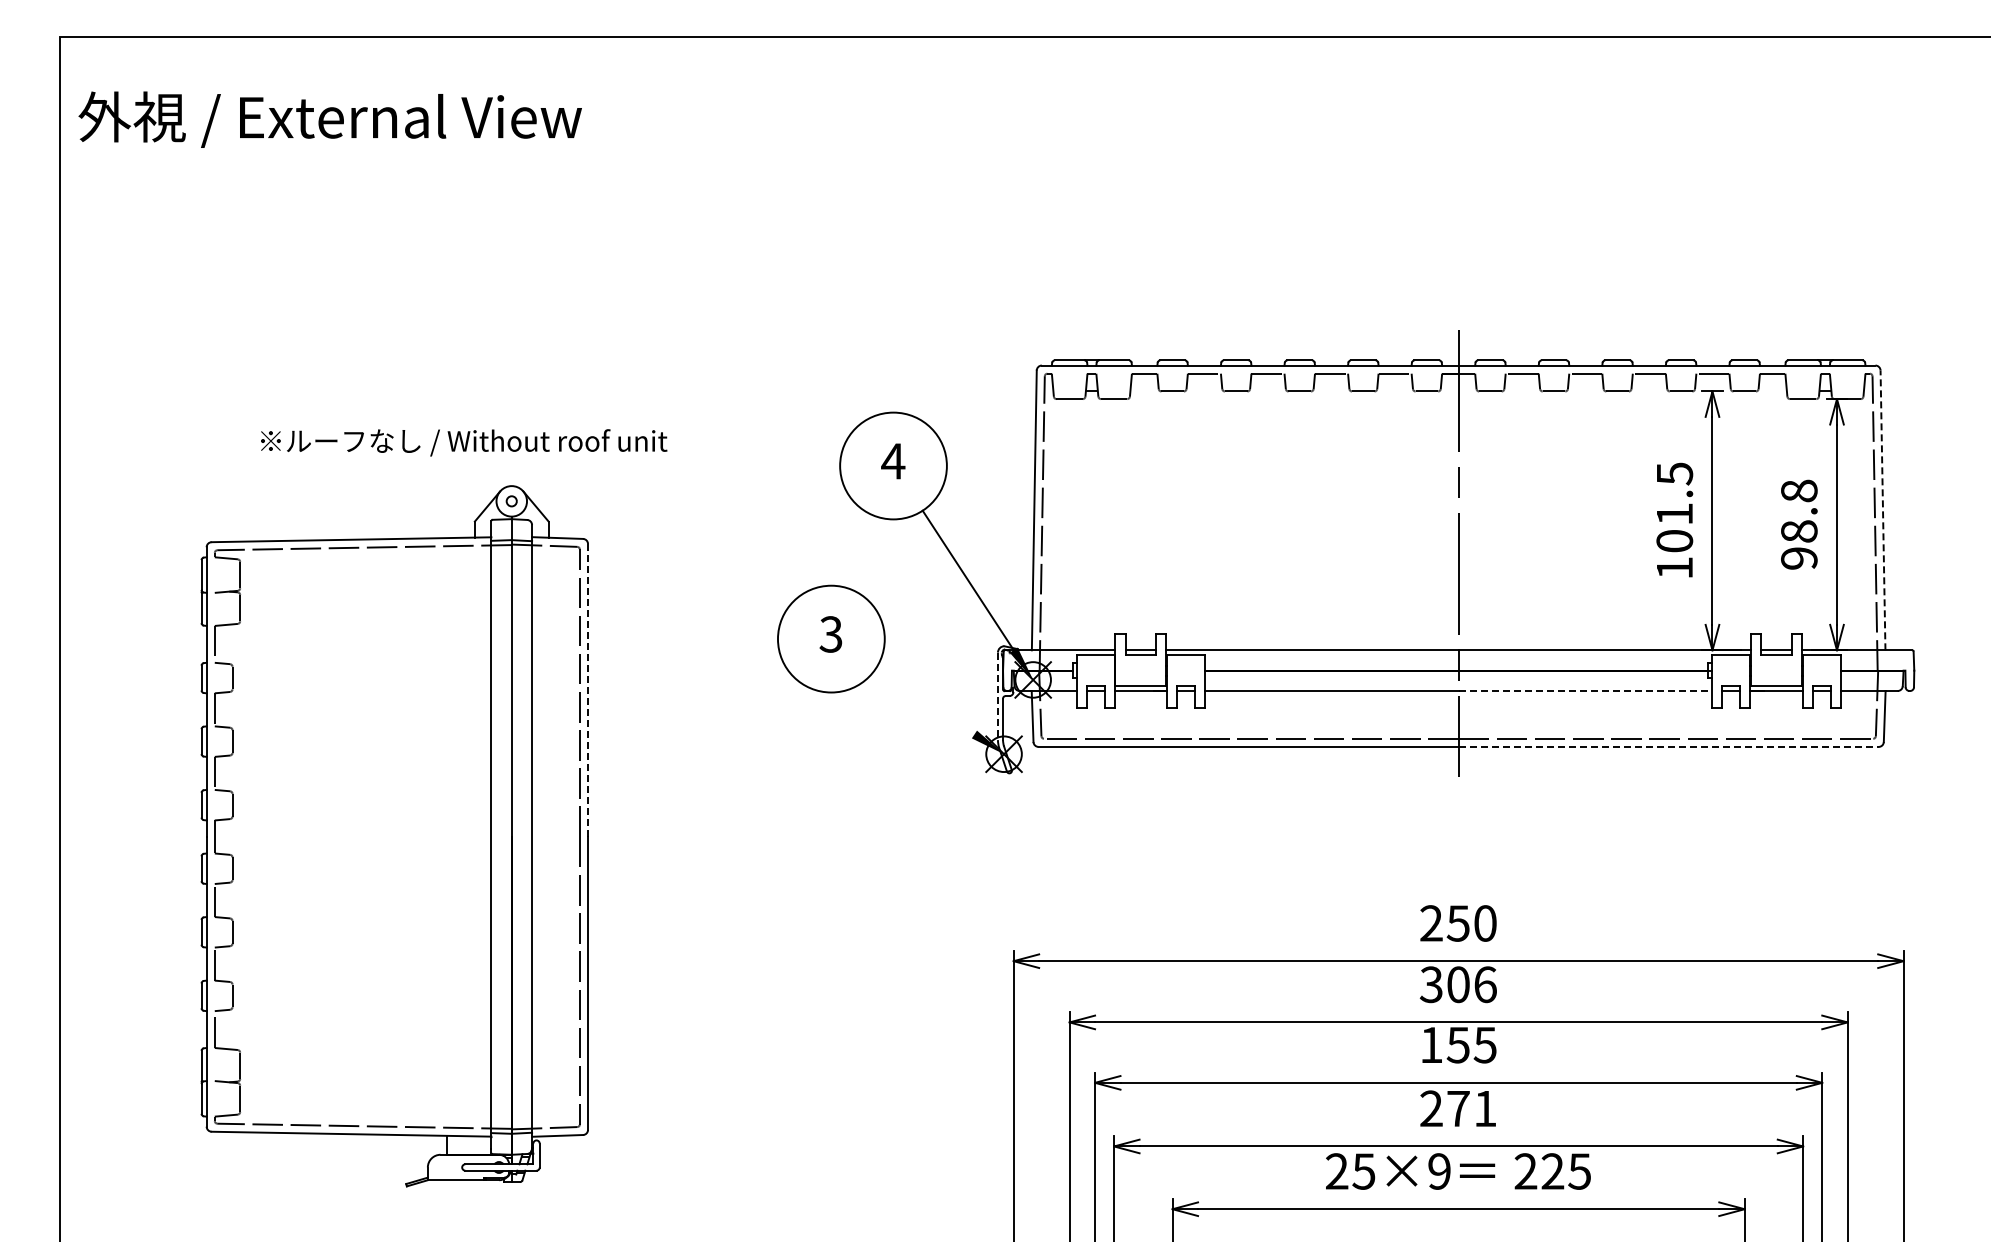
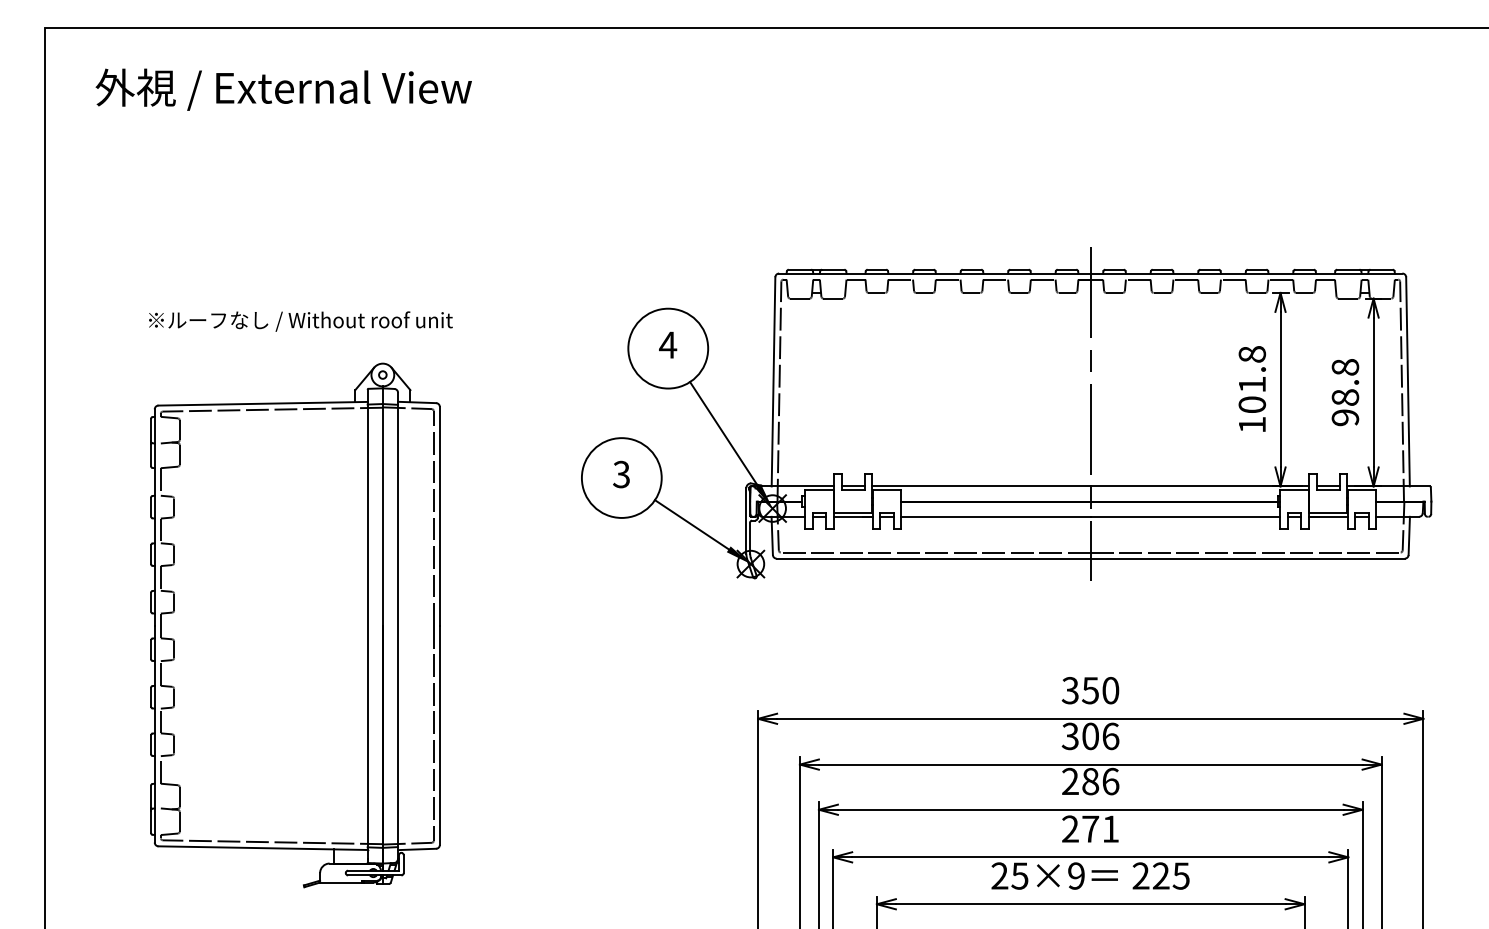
text: (329, 119) -> (283, 89), moved
text: (464, 442) -> (301, 321), moved
text: (1674, 473) -> (1252, 354), 101.5 -> 101.8
line: (1883, 510) -> (1408, 381), dashed -> solid
line: (588, 689) -> (440, 515), dashed -> solid
line: (1585, 691) -> (1185, 517), dashed -> solid
line: (997, 696) -> (745, 520), dashed -> solid
line: (924, 701) -> (691, 524), added
line: (1669, 746) -> (1248, 558), dashed -> solid
text: (1431, 923) -> (1070, 690), 250 -> 350
text: (1458, 1044) -> (1090, 781), 155 -> 286

